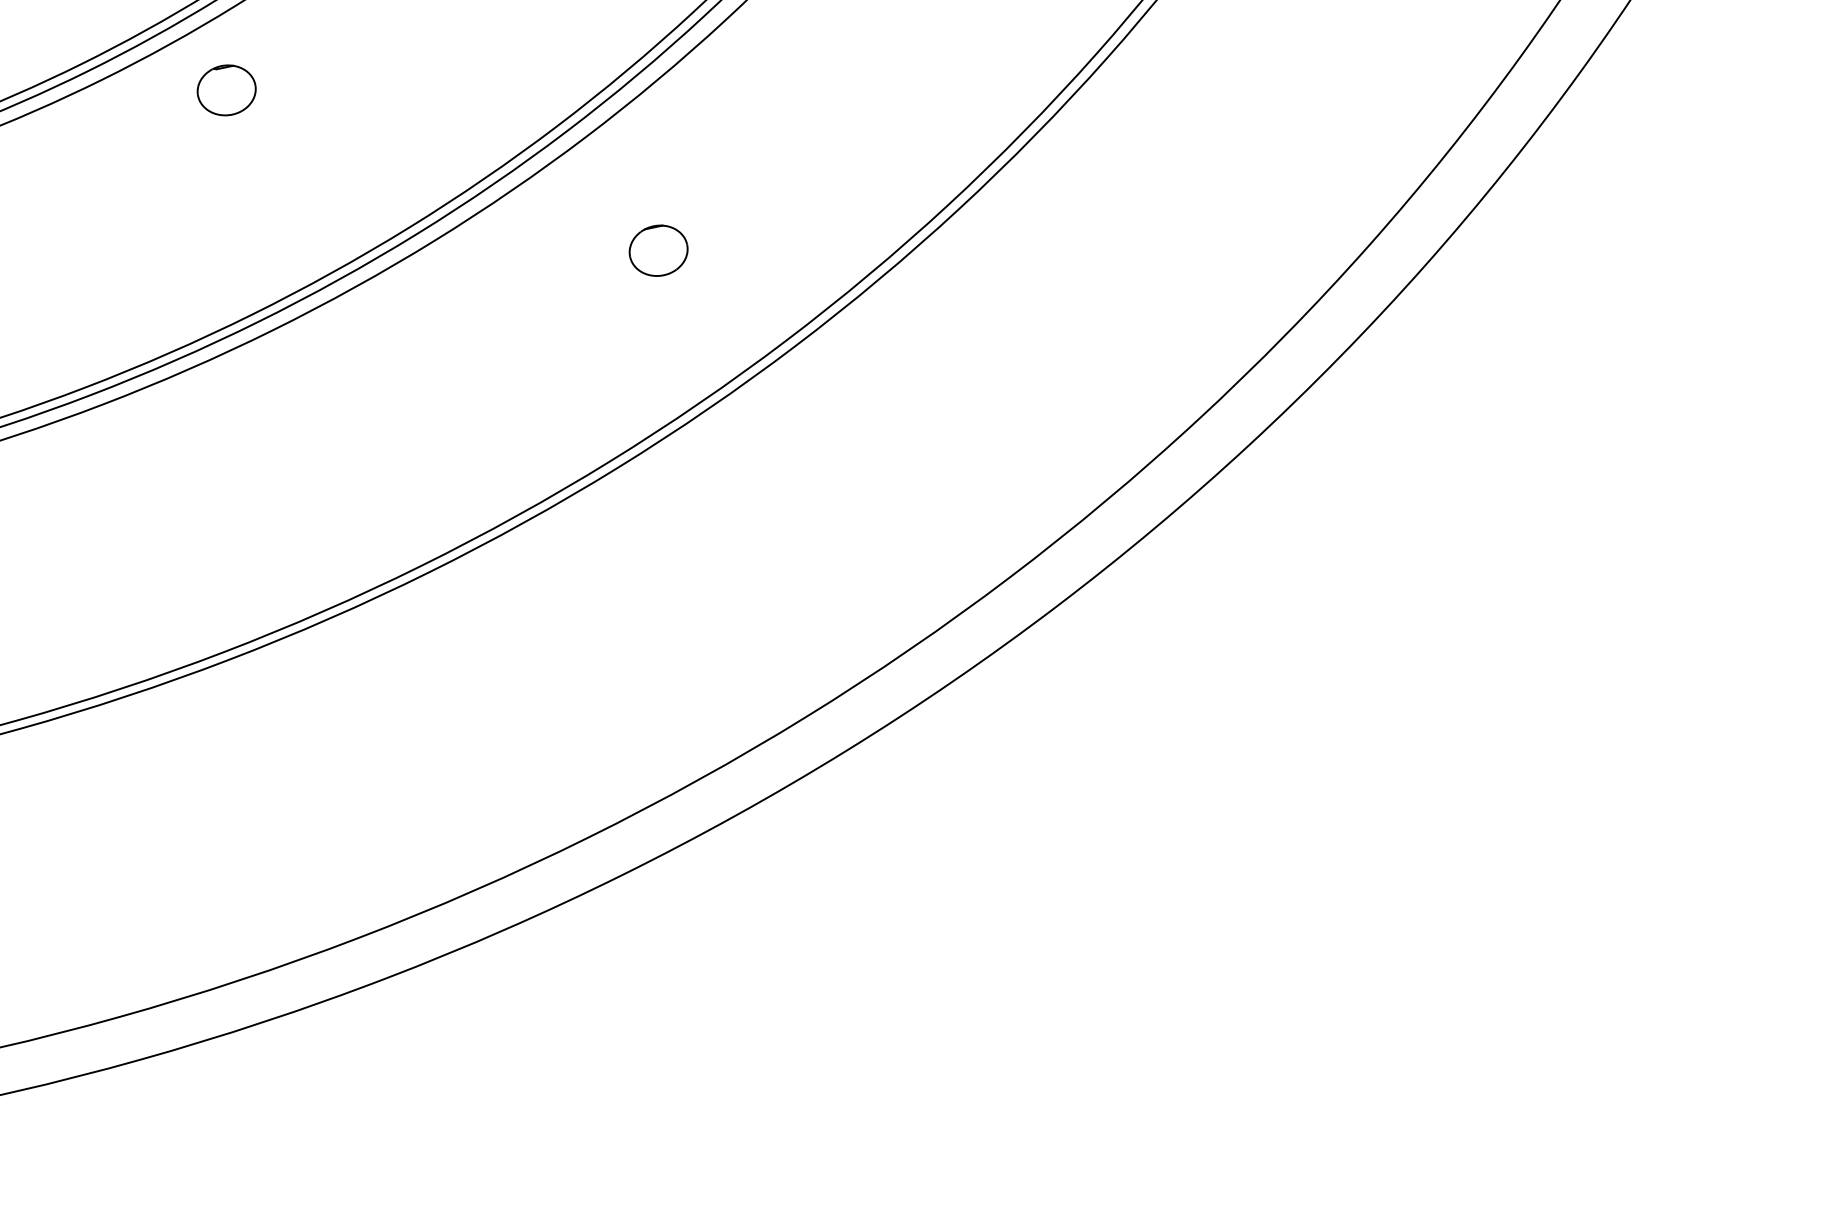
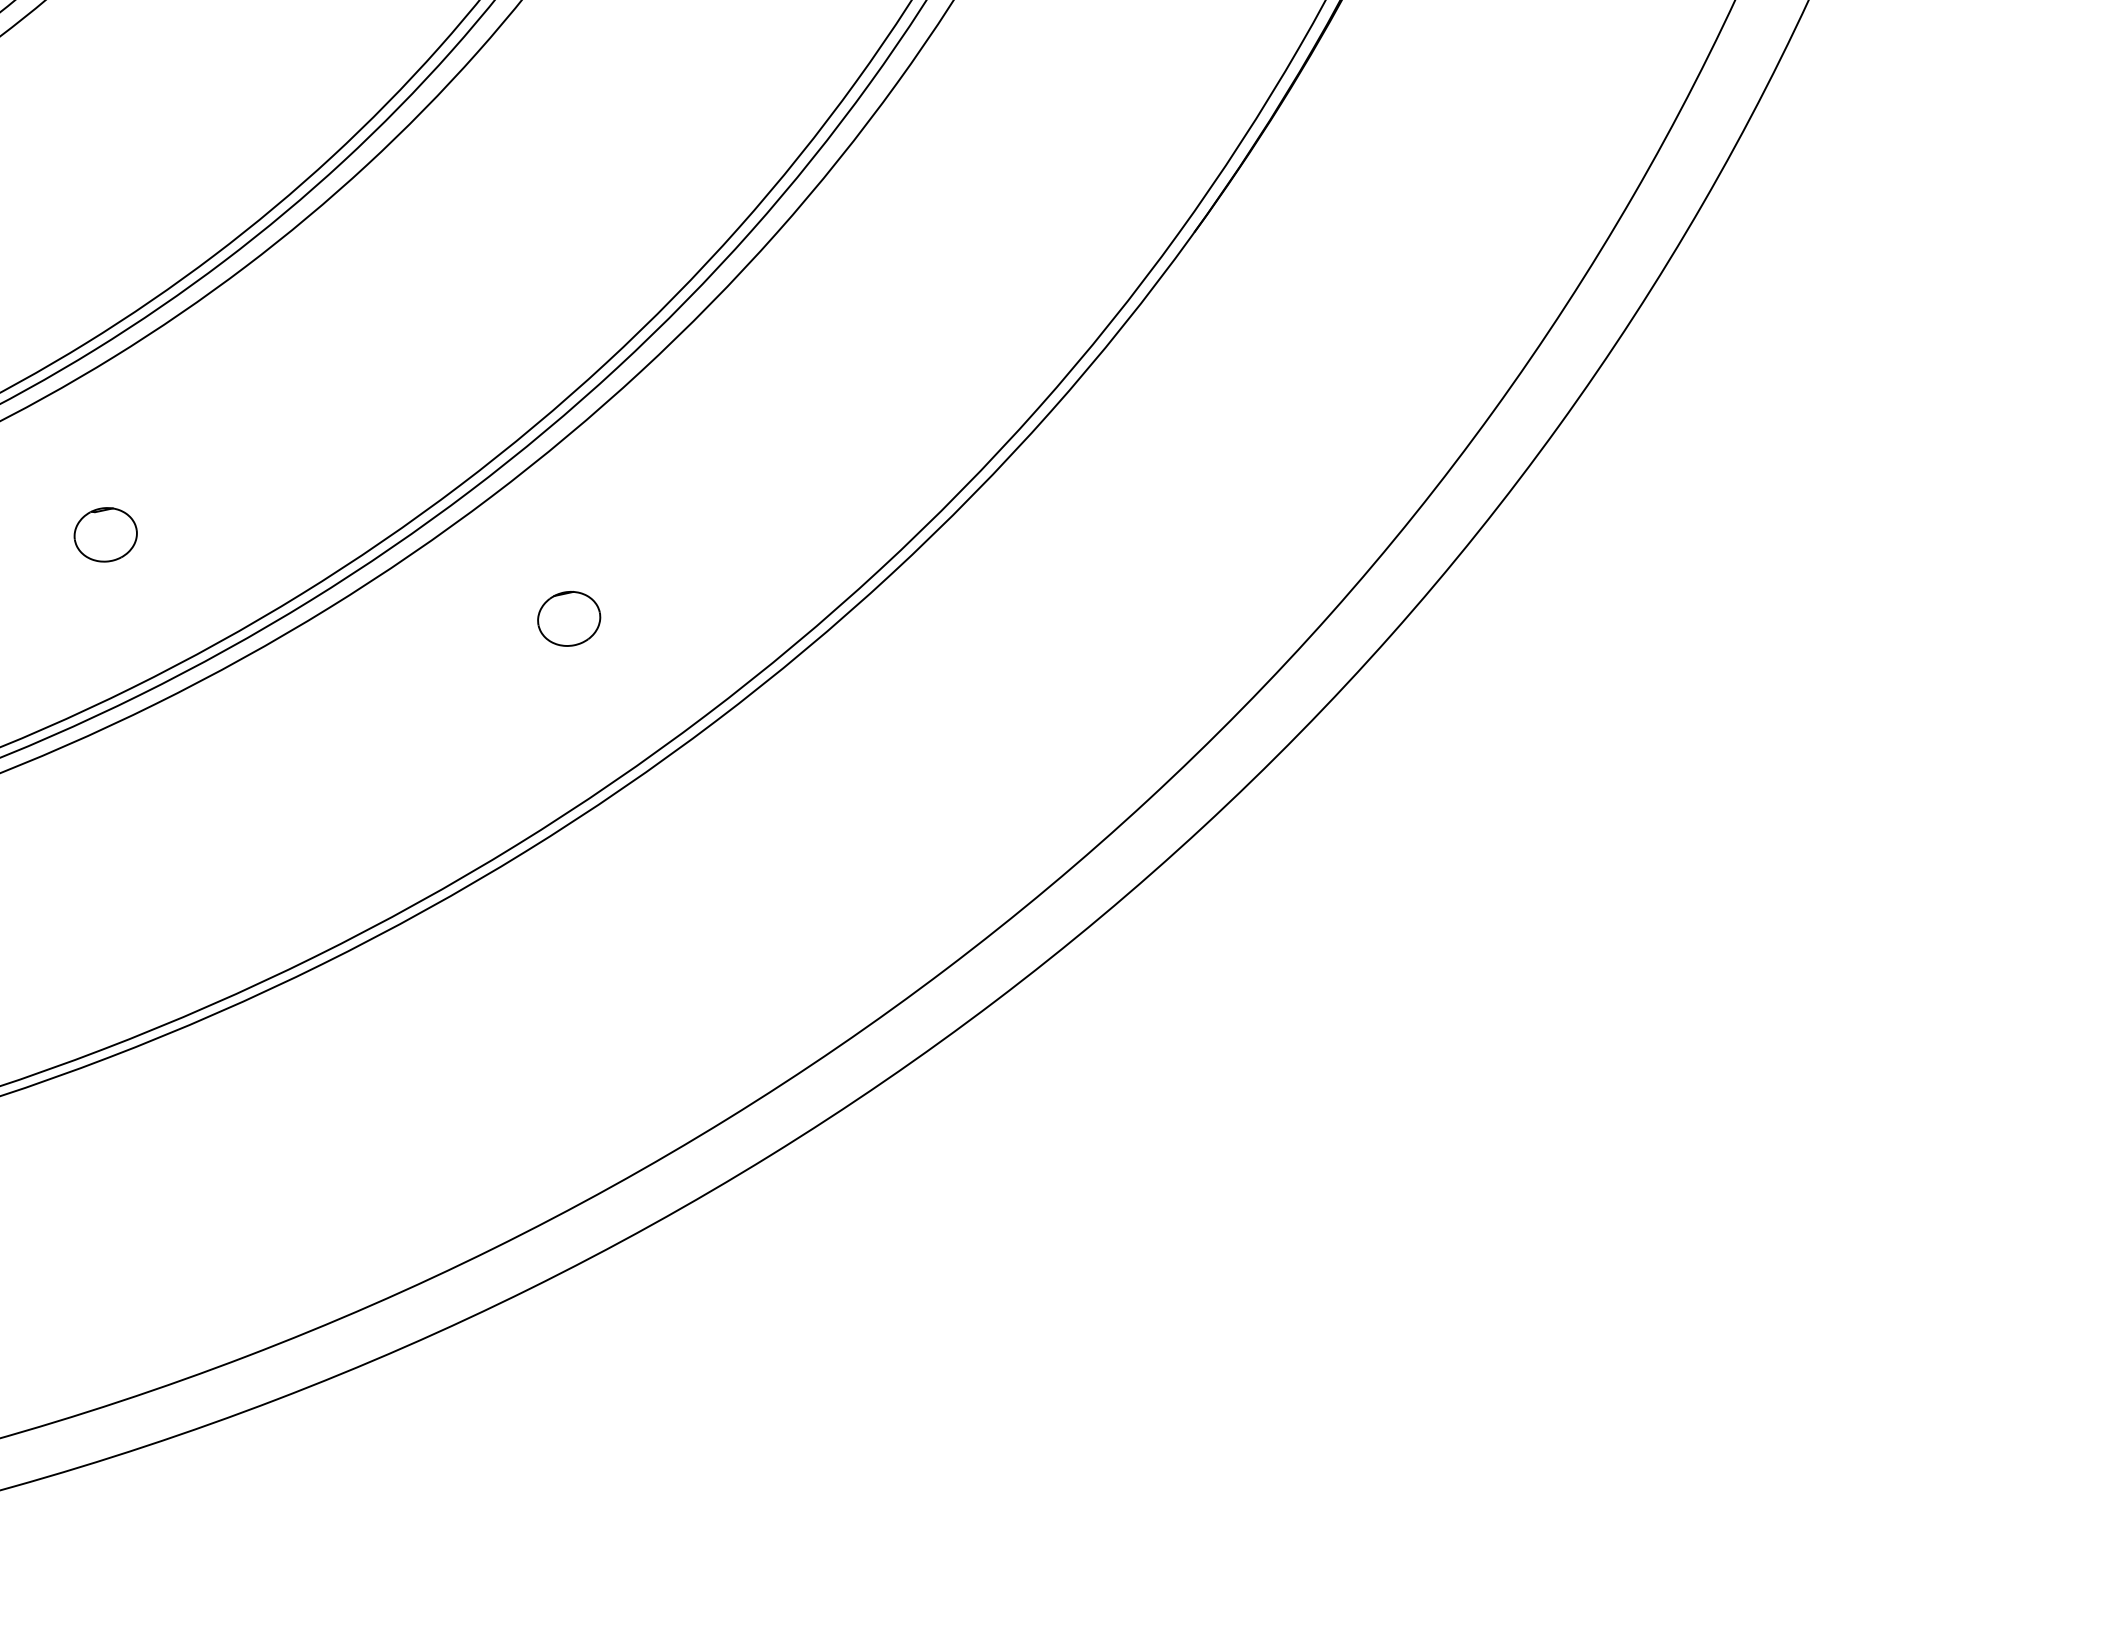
part: (226, 90) -> (105, 534), moved

